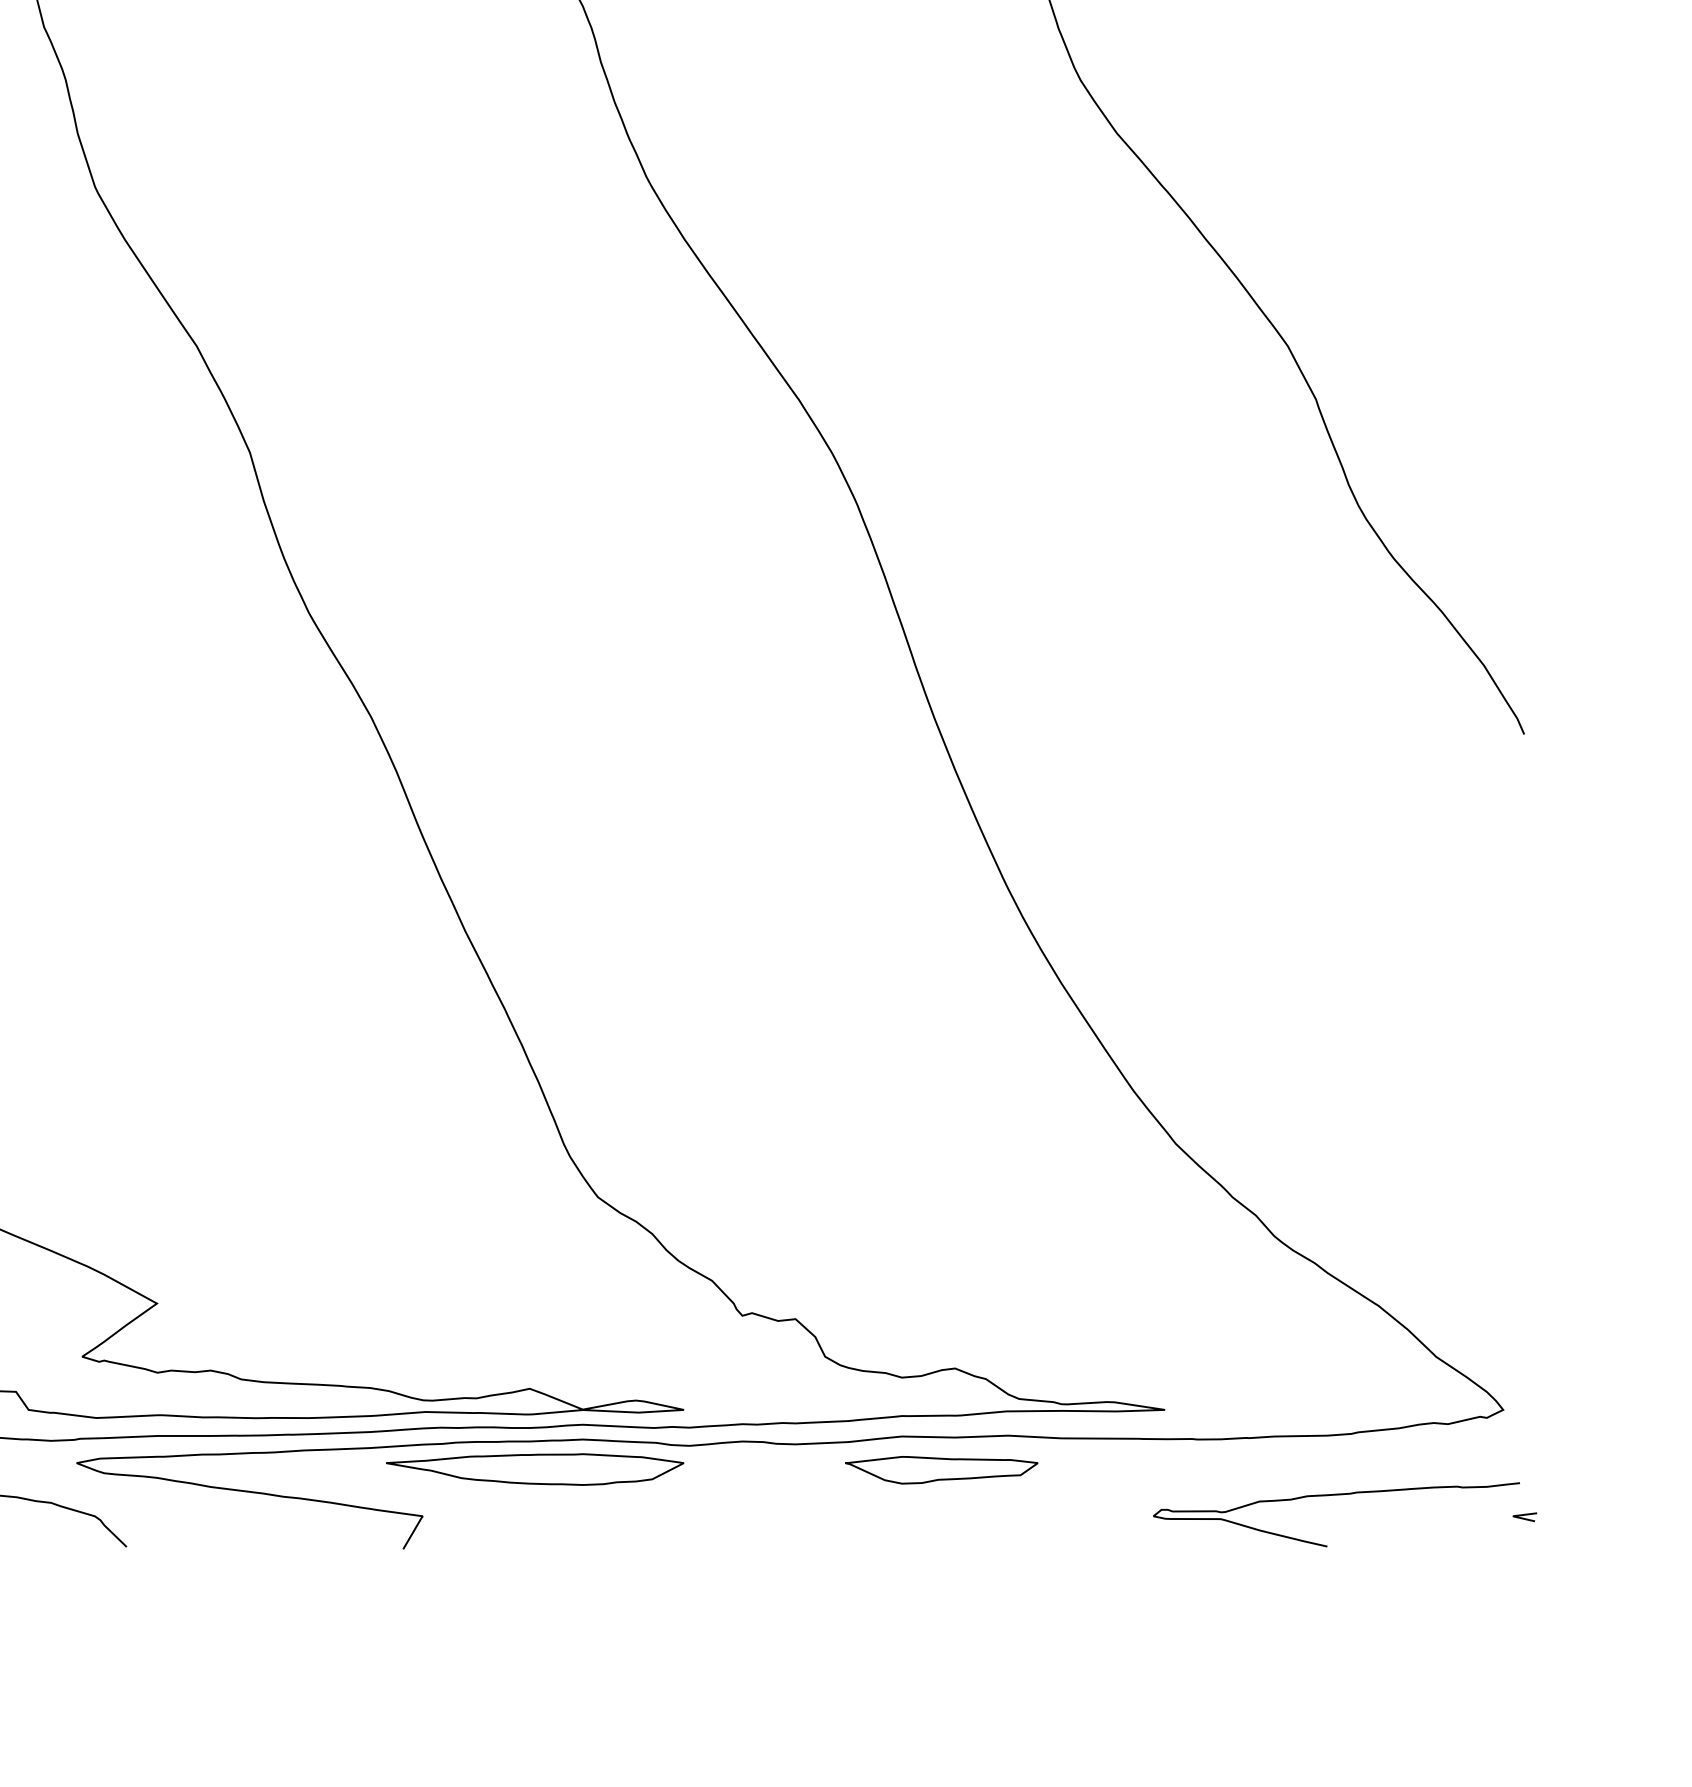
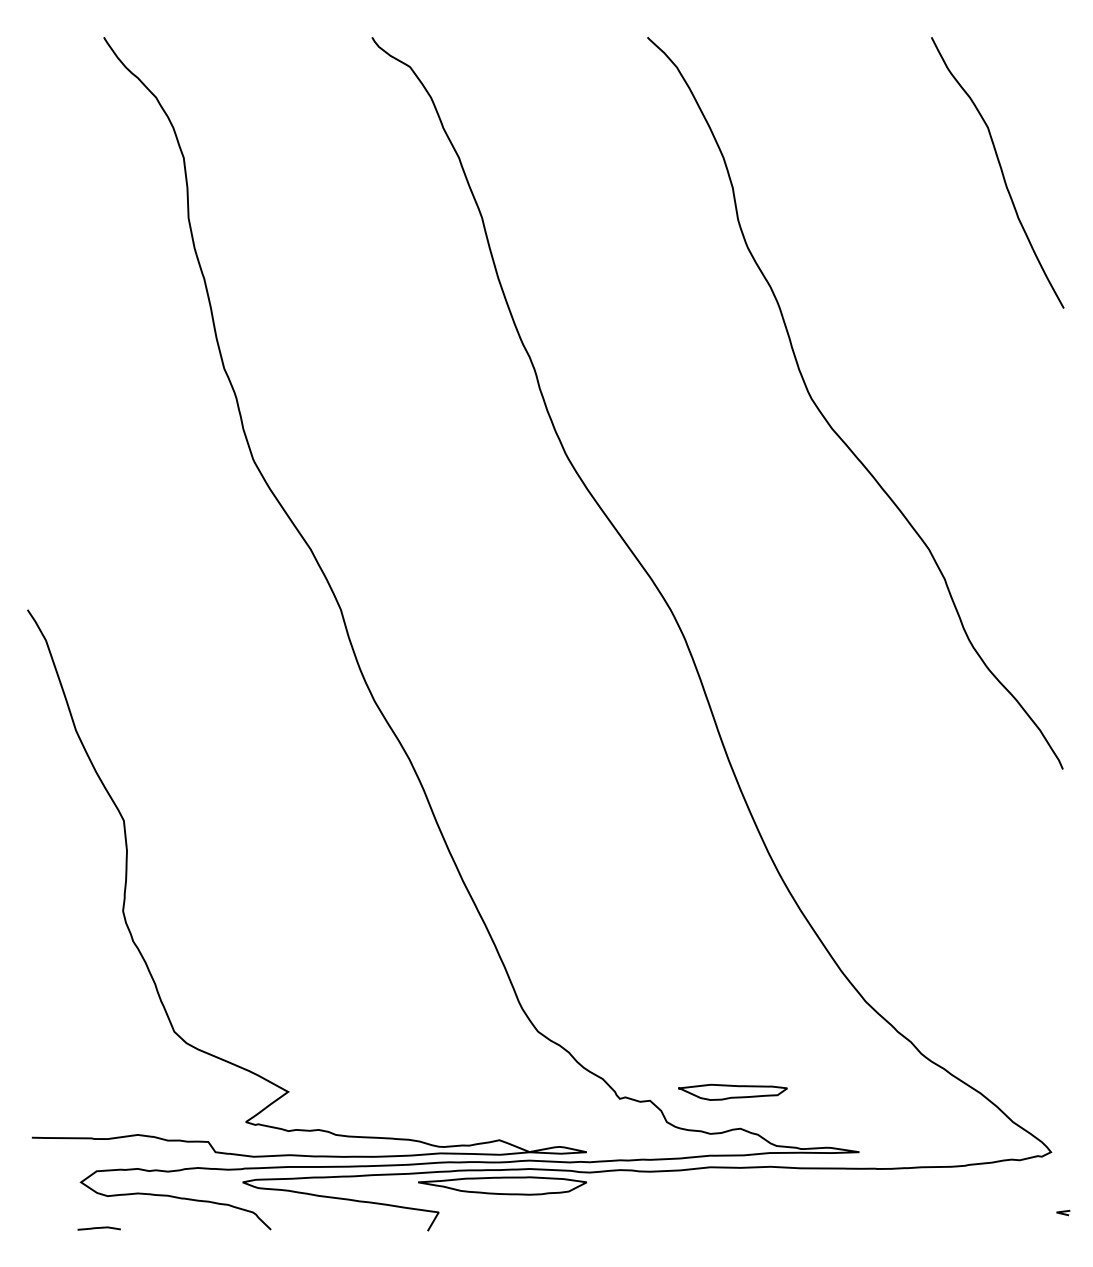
part: (941, 1468) -> (732, 1091), moved
curve: (1336, 1496) -> (956, 1201), removed

